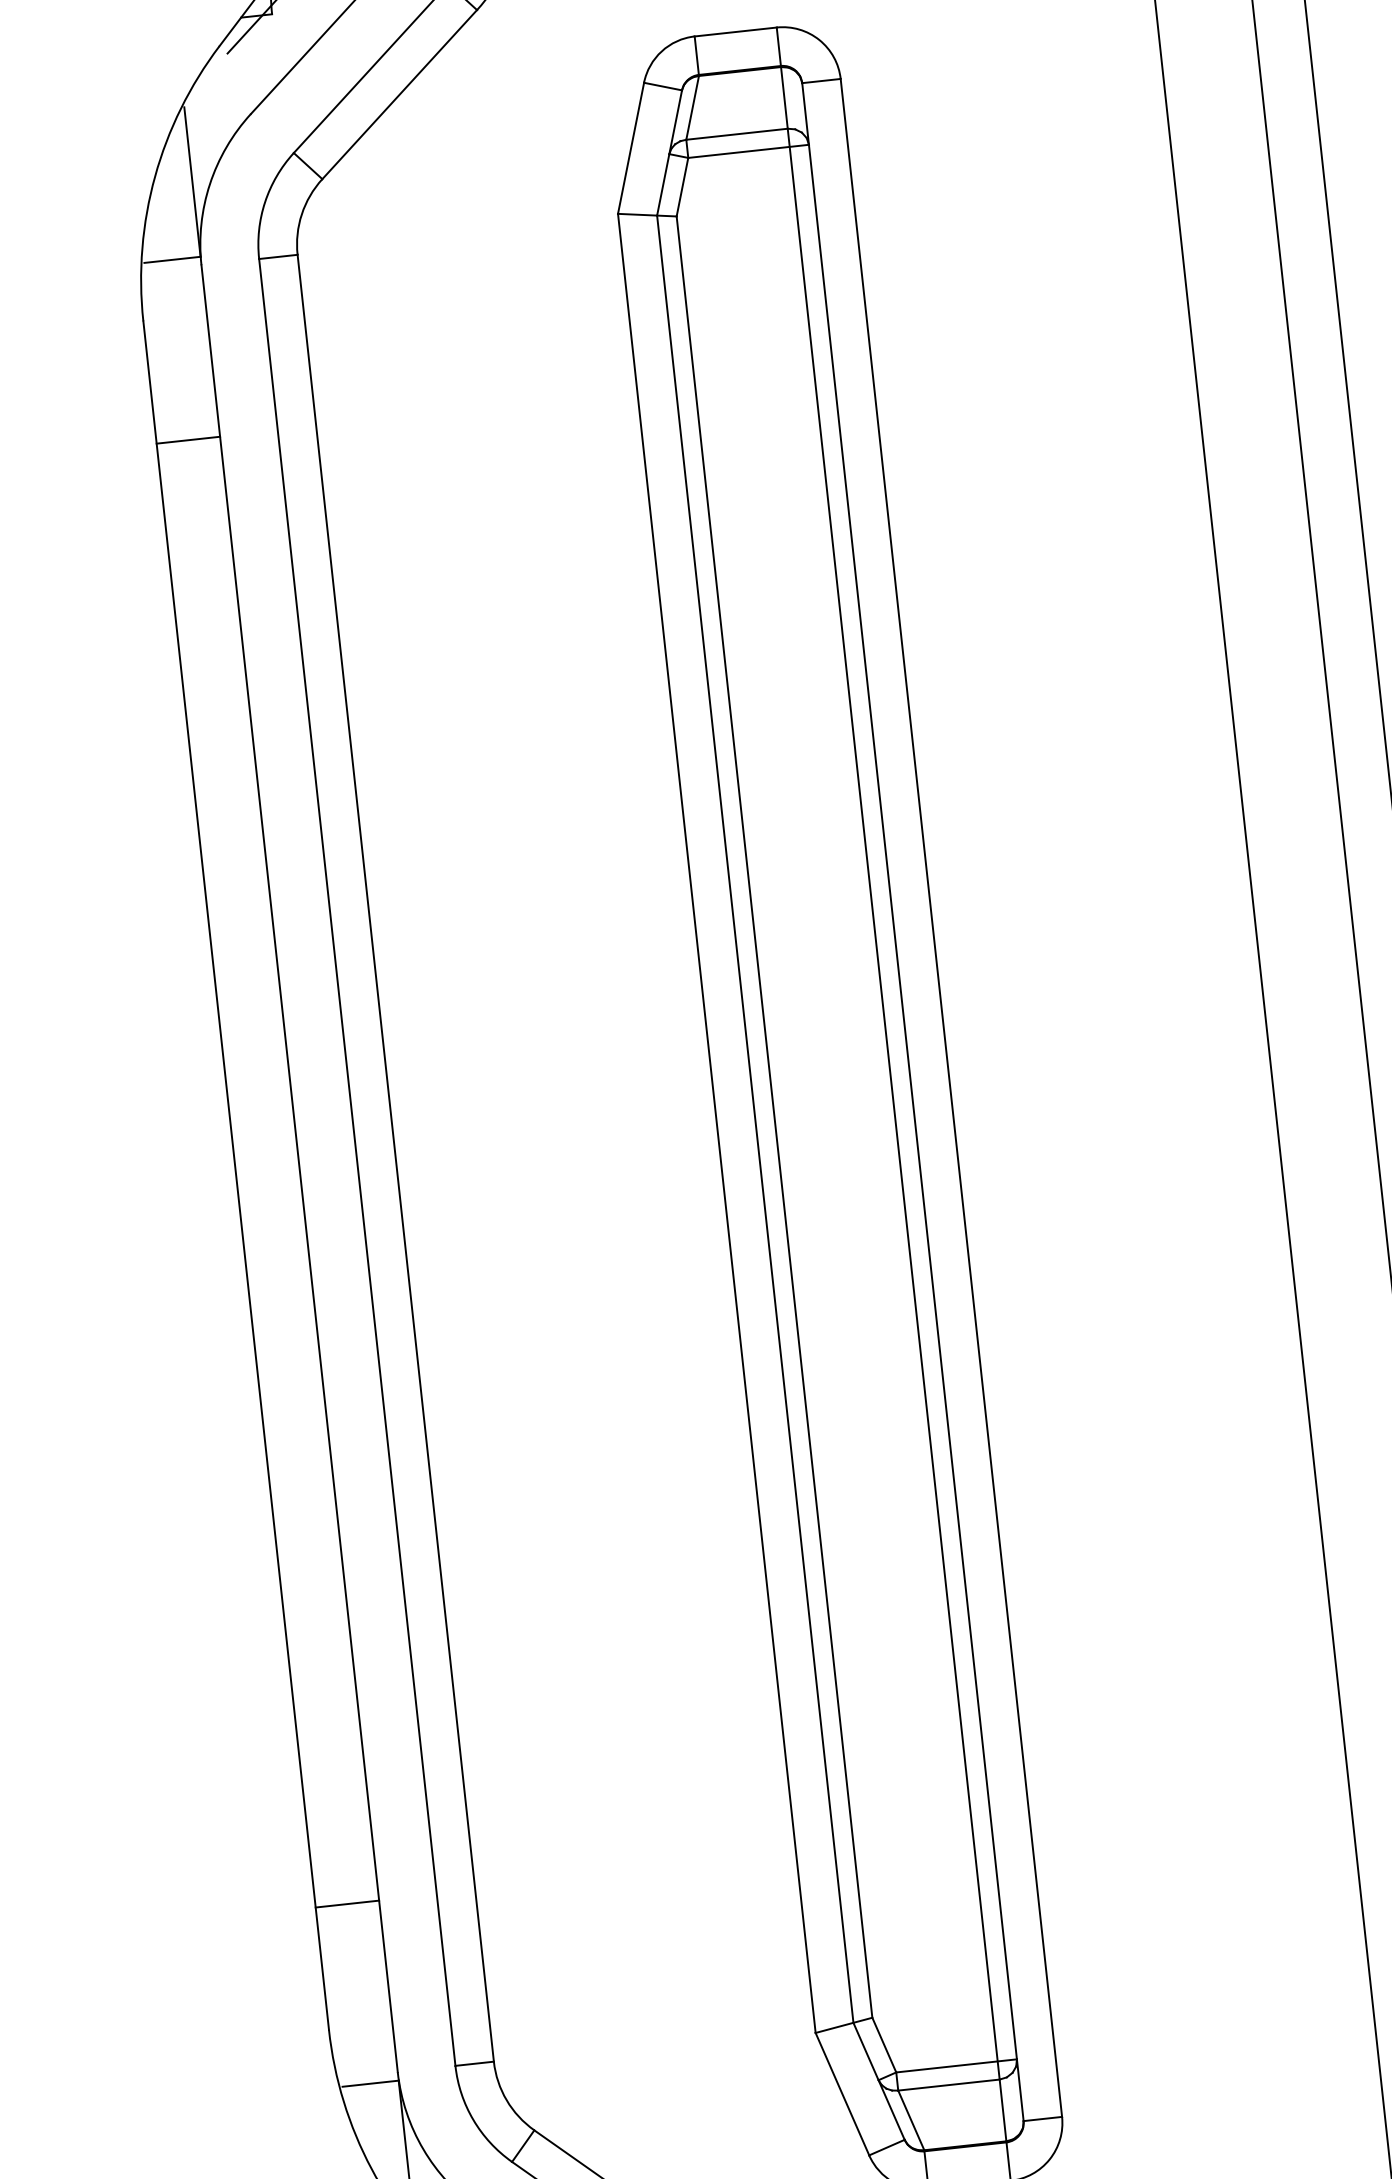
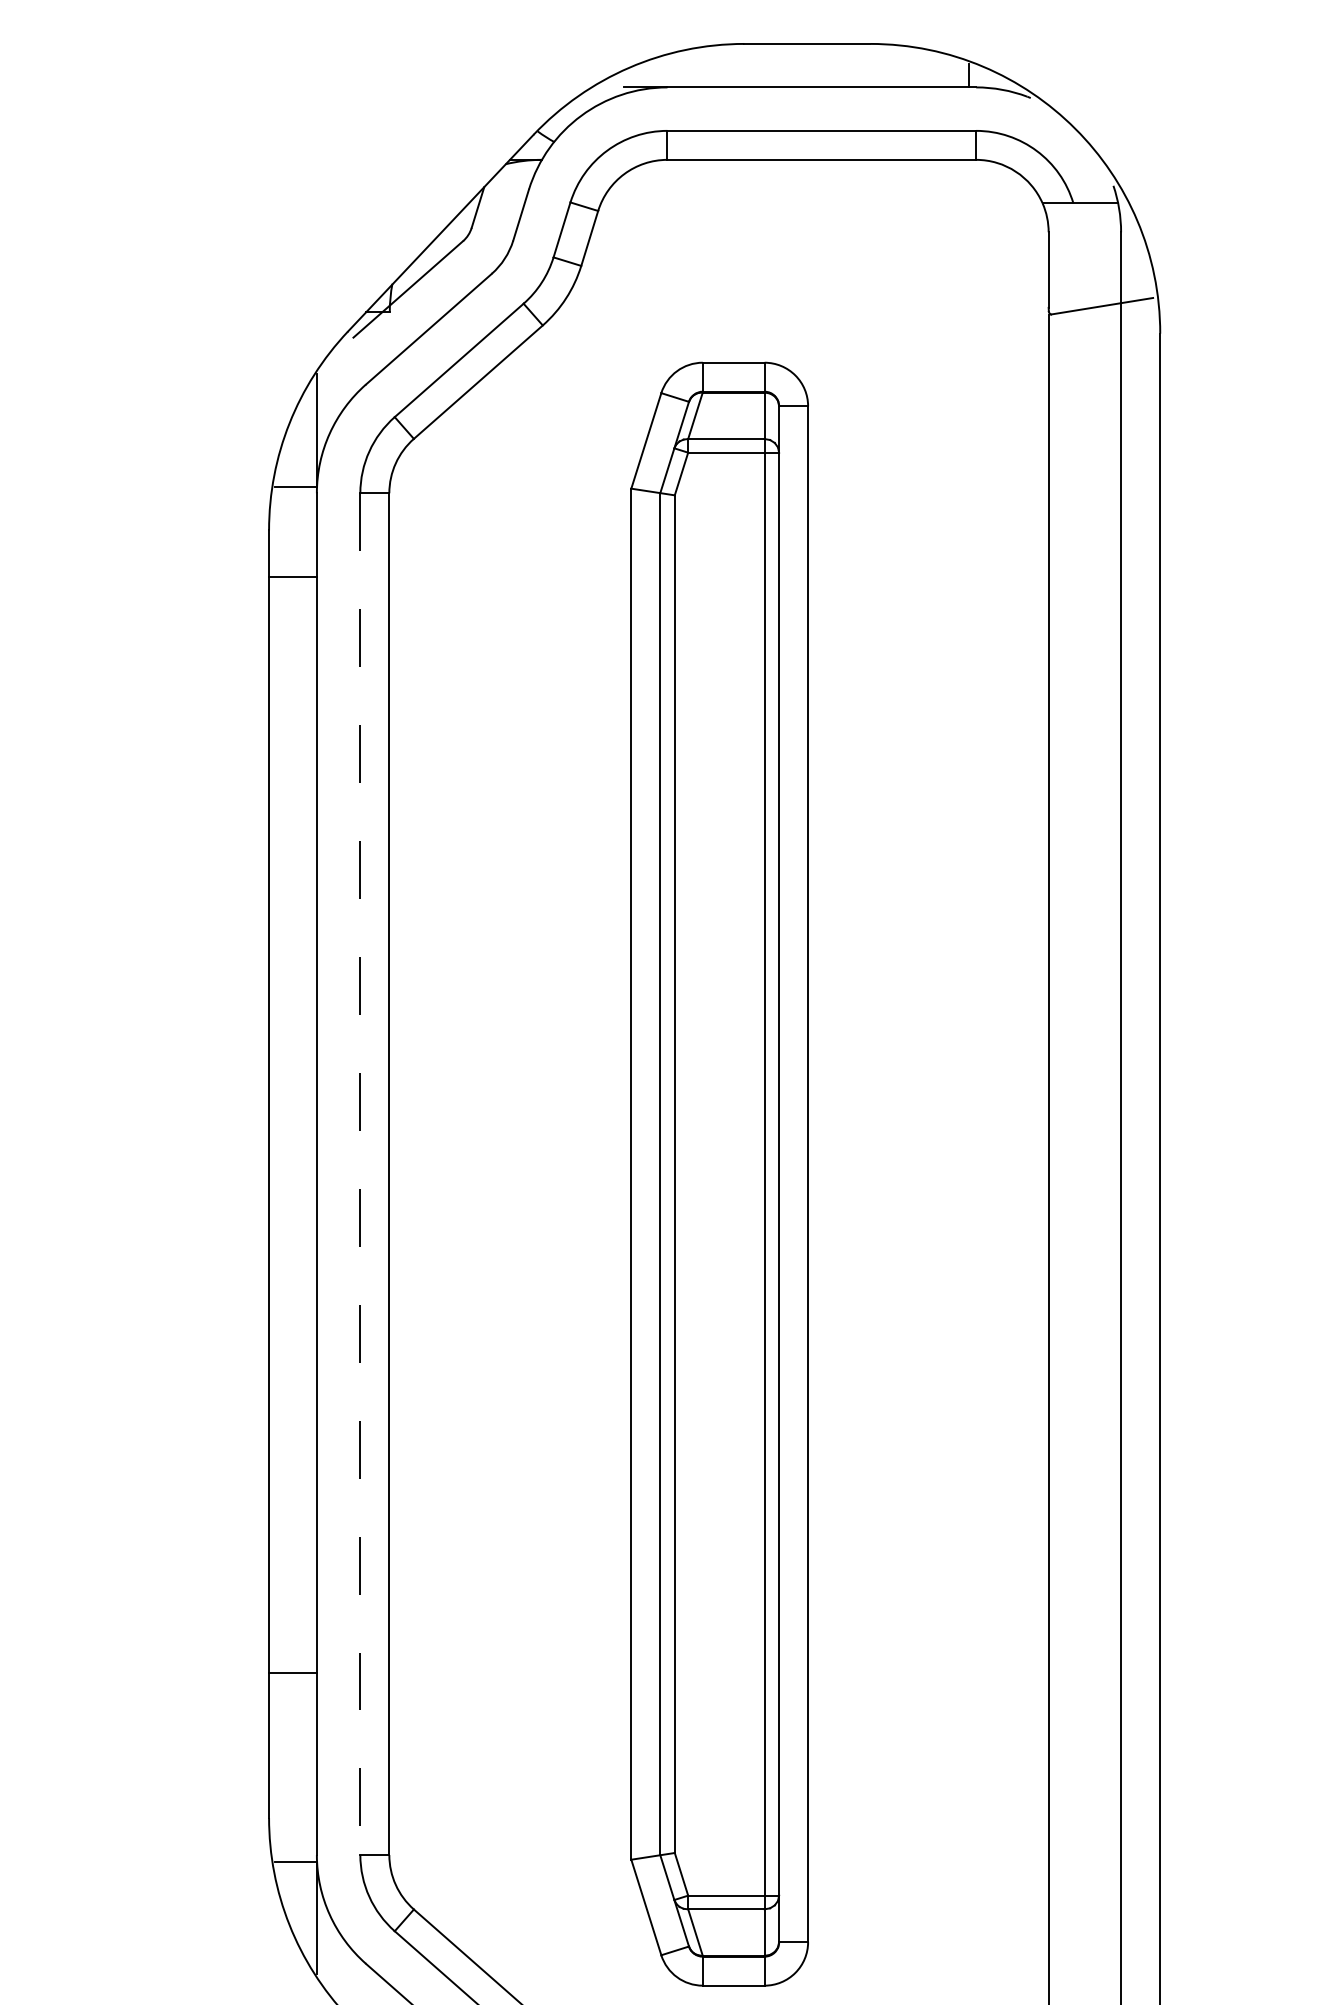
line: (187, 440) -> (292, 576), moved
line: (357, 1162) -> (360, 1174), solid -> dashed
line: (346, 1903) -> (292, 1672), moved

